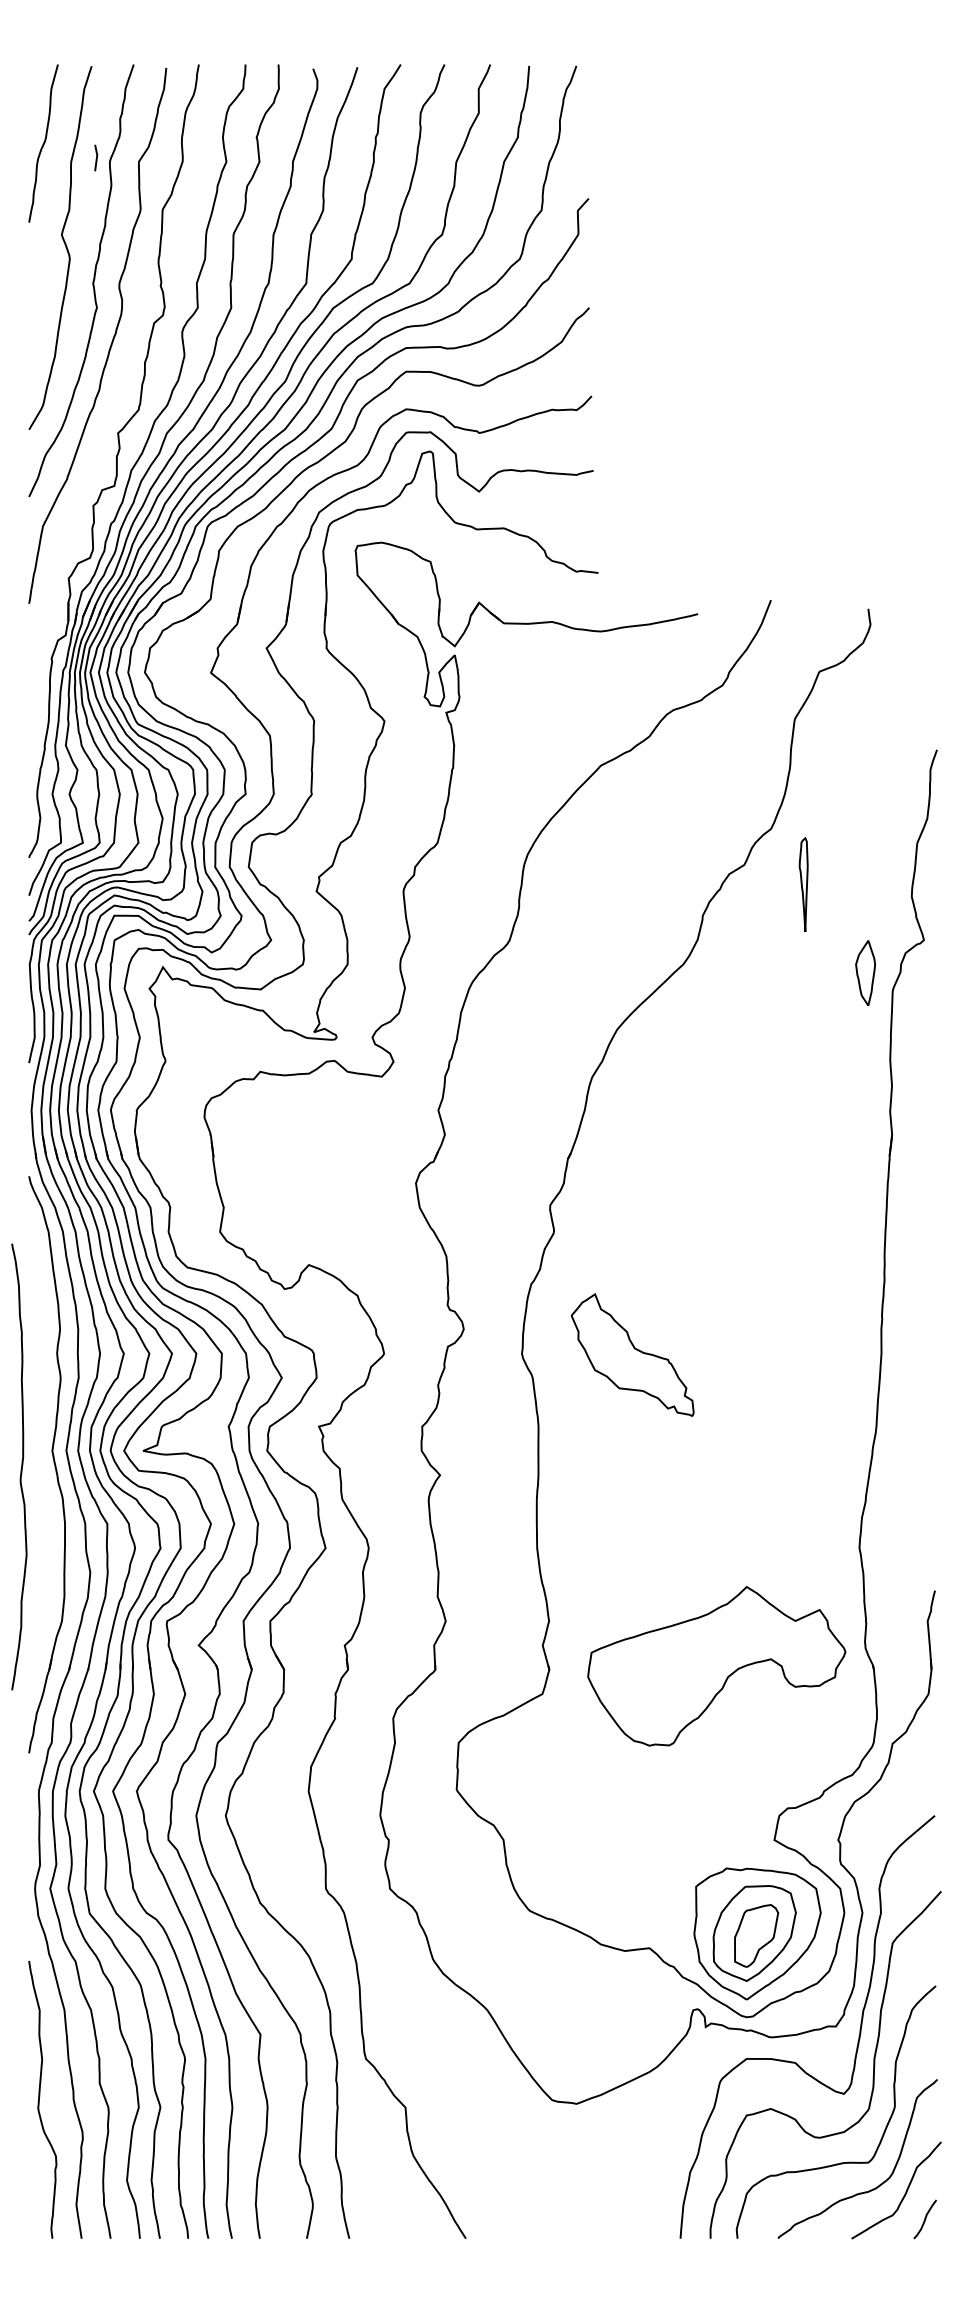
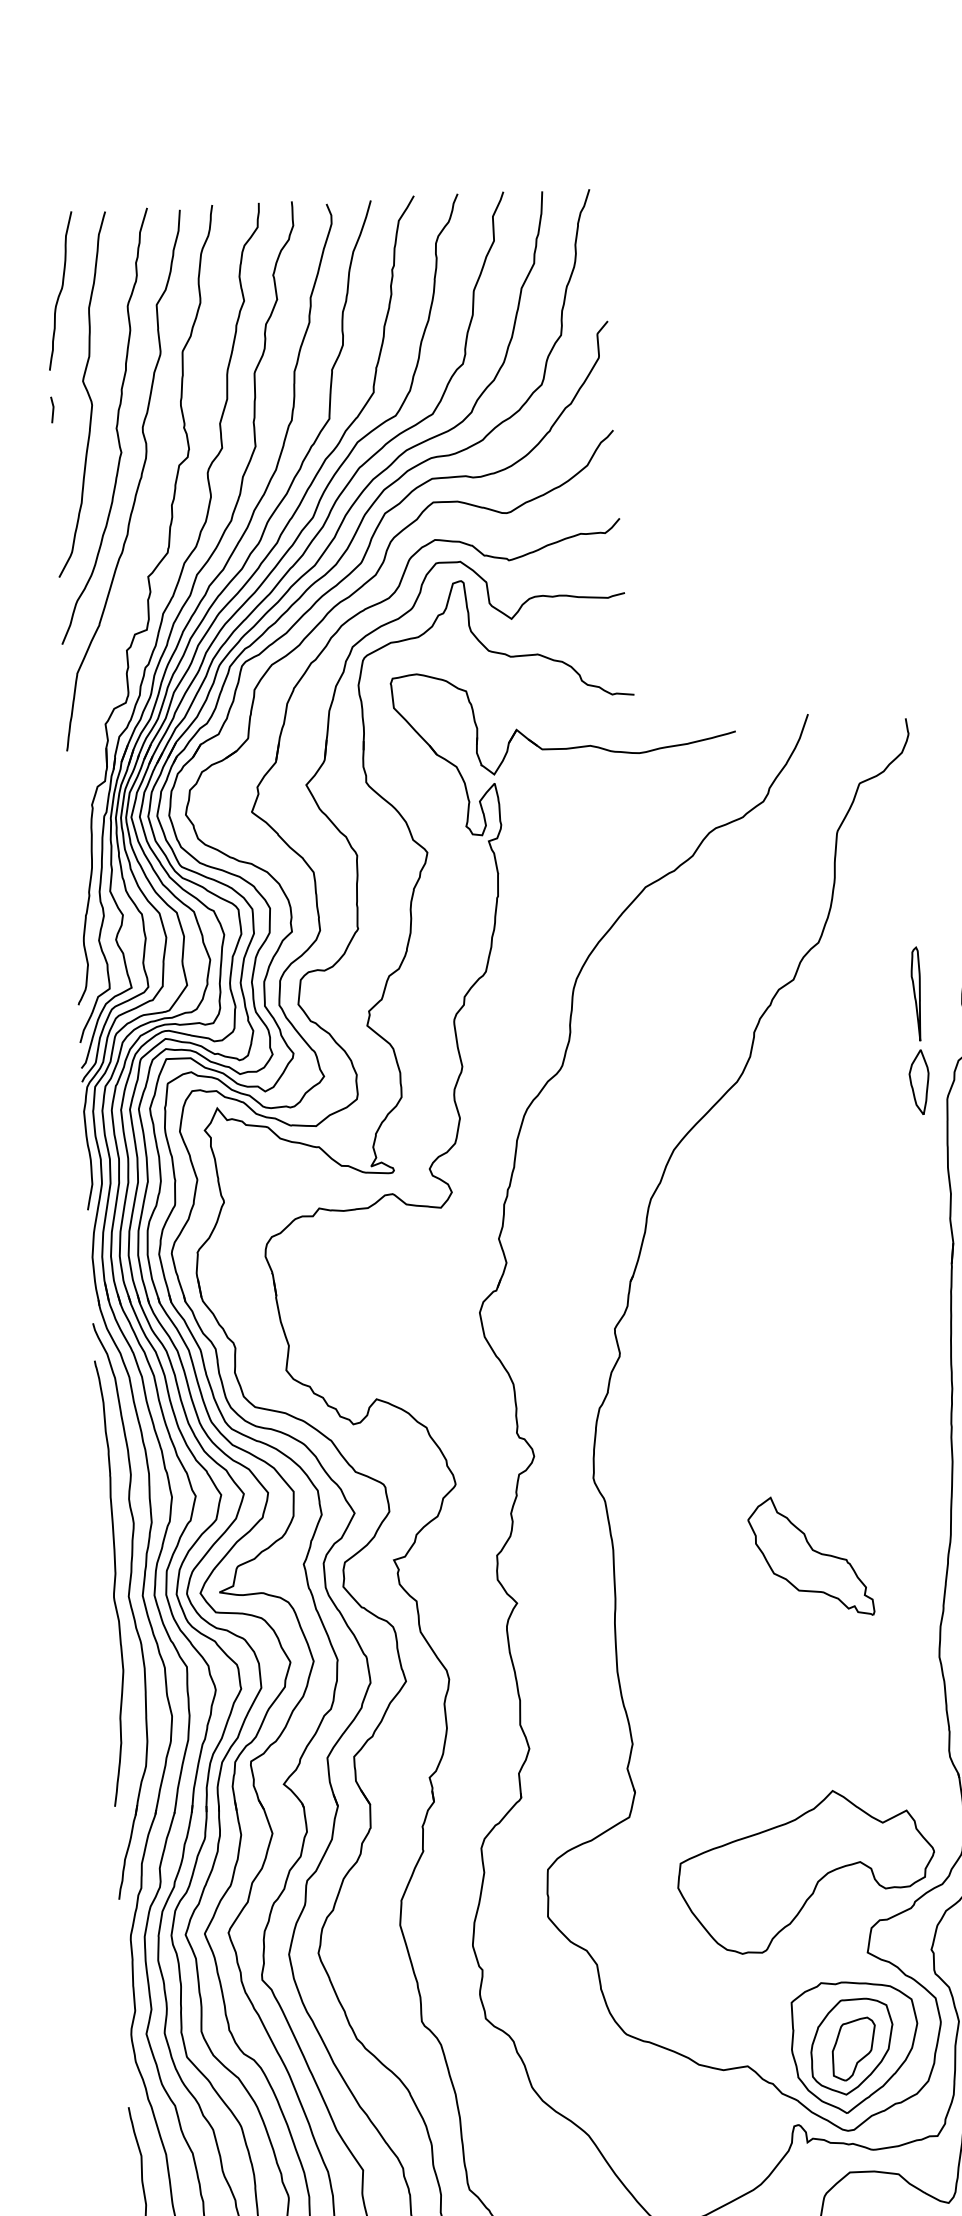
line: (96, 157) -> (52, 409), moved
part: (803, 884) -> (916, 993), moved
part: (632, 1354) -> (810, 1556), moved
curve: (21, 1466) -> (114, 1582), moved
part: (716, 1666) -> (806, 1871), moved

